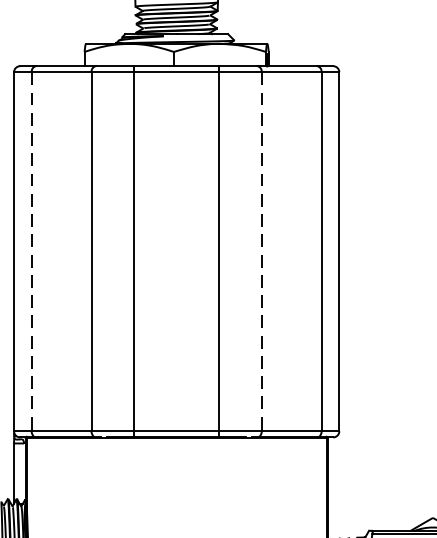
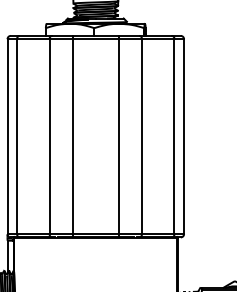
line: (32, 253) -> (17, 137), dashed -> solid
line: (260, 253) -> (141, 137), dashed -> solid

